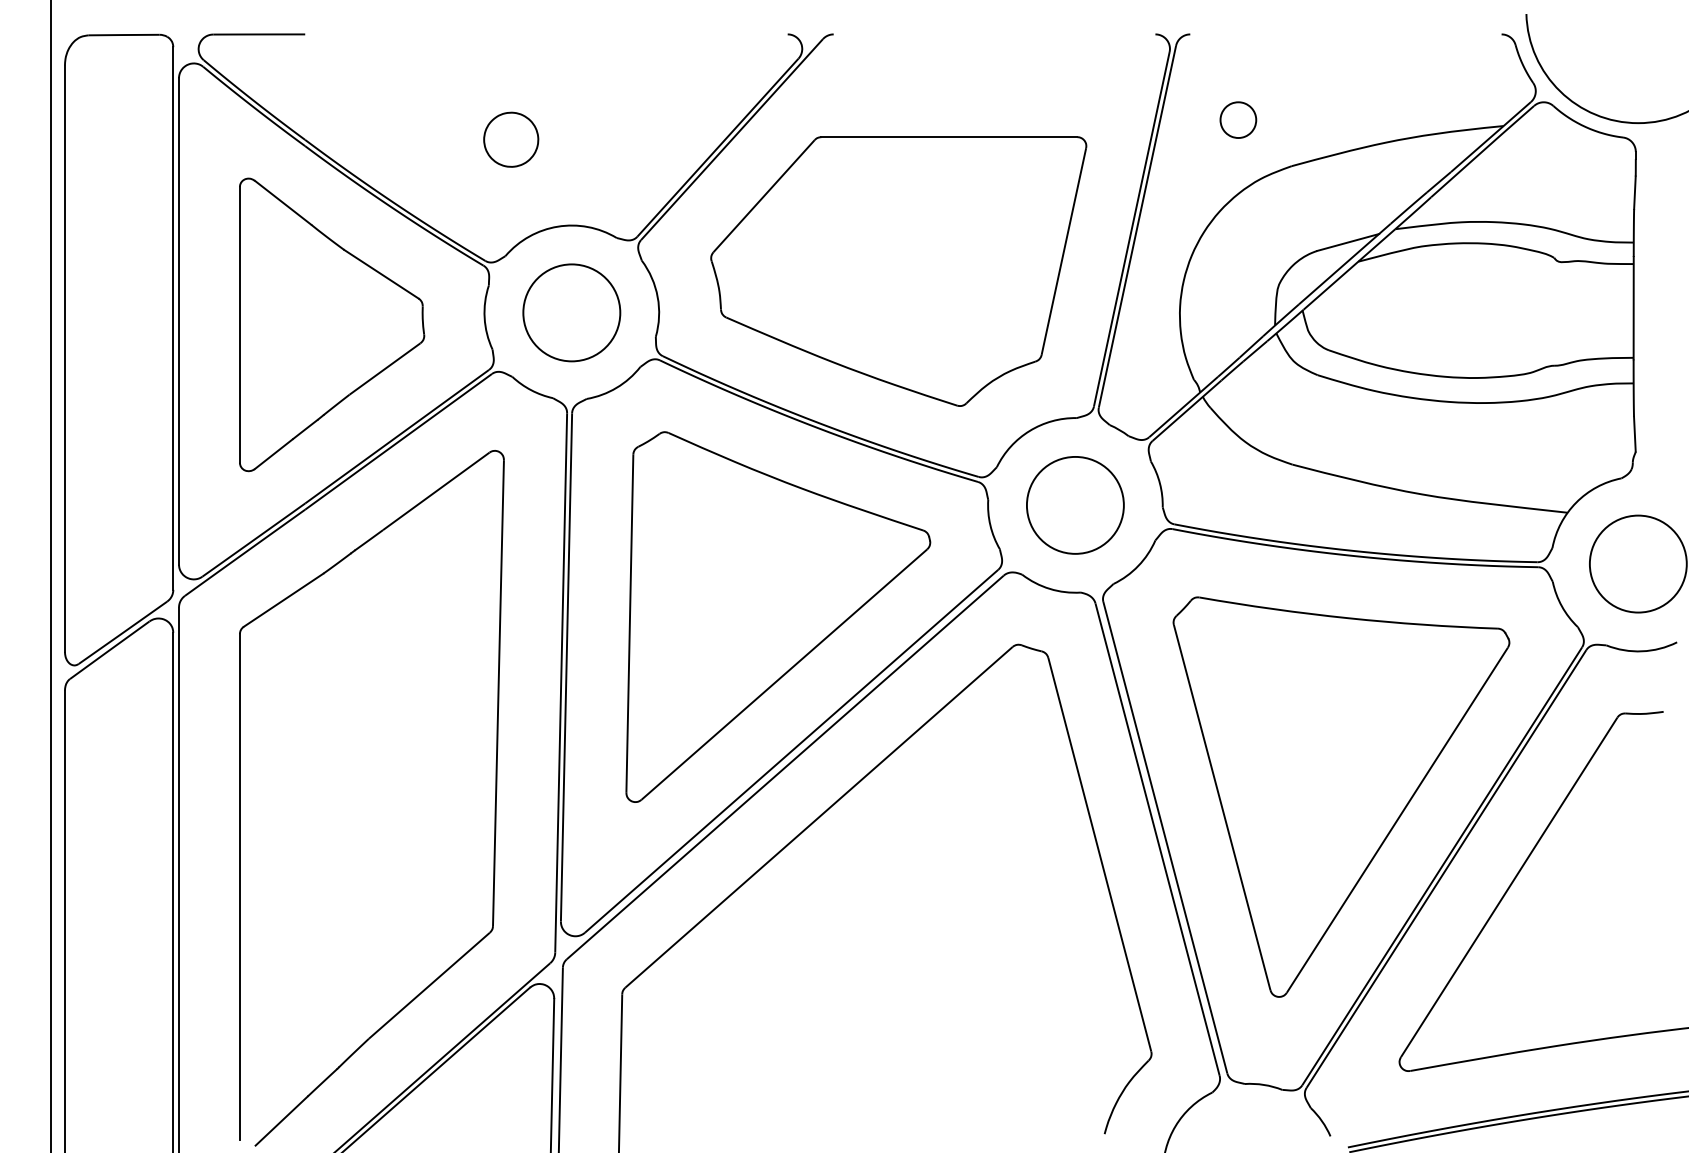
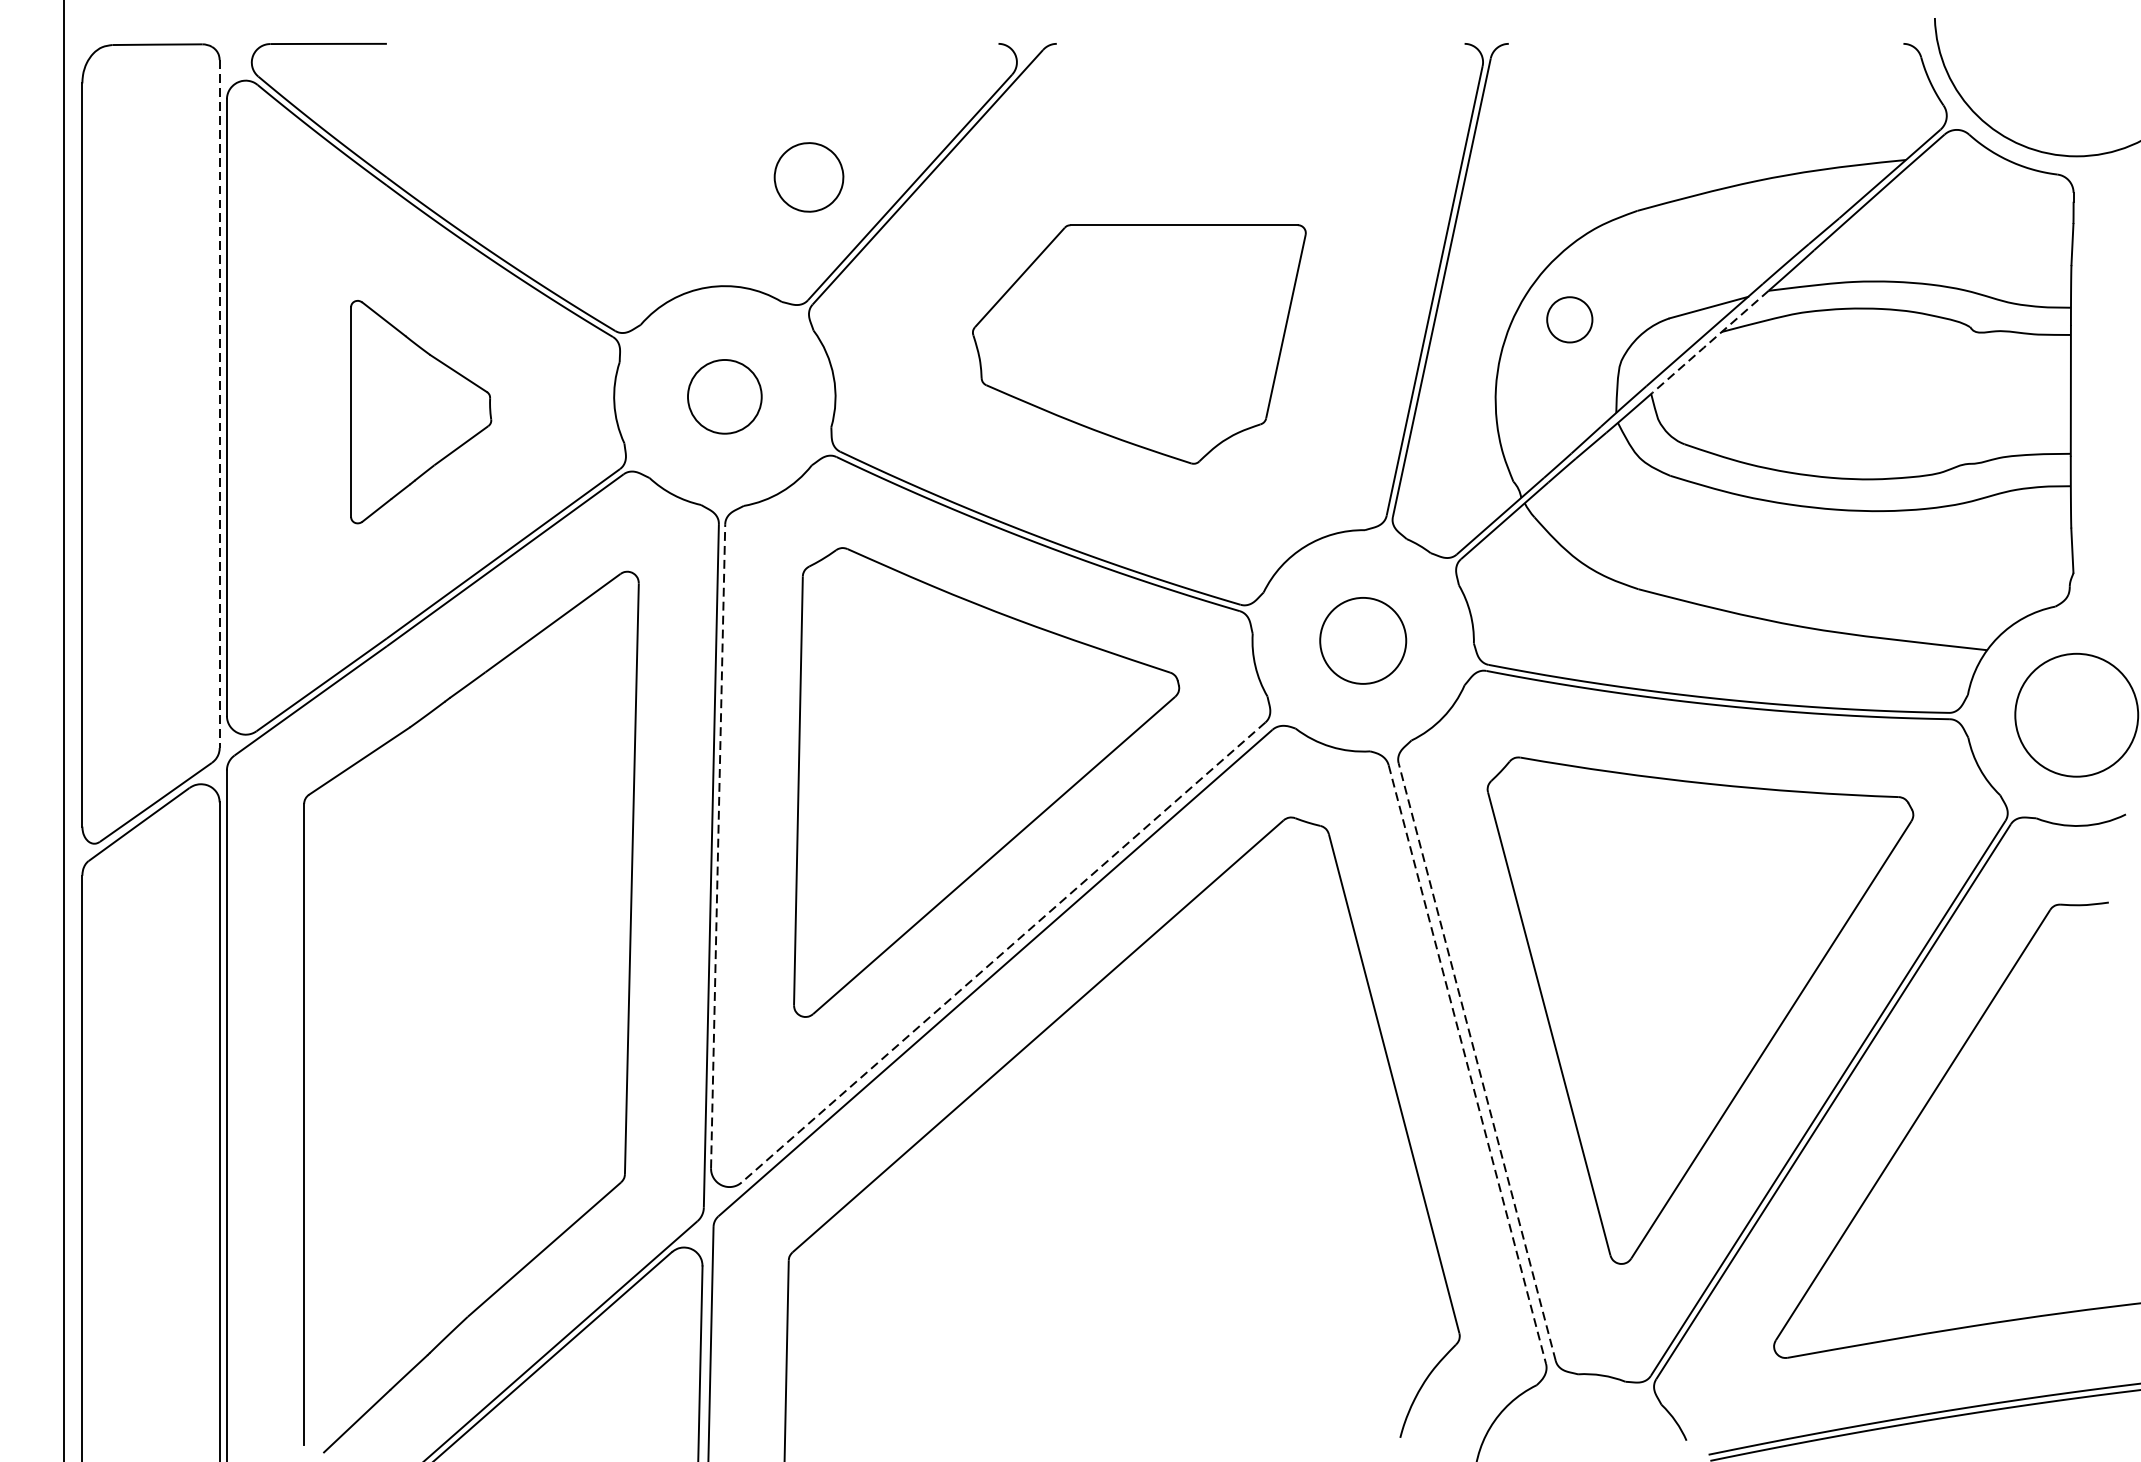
part: (1238, 119) -> (1569, 319), moved
part: (511, 139) -> (809, 177), moved
line: (1349, 269) -> (1710, 341), solid -> dashed
part: (898, 271) -> (1138, 344), size x0.7
circle: (571, 312) -> (724, 396), size x0.6
line: (173, 319) -> (219, 405), solid -> dashed
part: (332, 324) -> (421, 411), size x0.6
circle: (1074, 504) -> (1362, 639), size x0.7
line: (566, 666) -> (718, 845), solid -> dashed
line: (790, 751) -> (1002, 952), solid -> dashed
line: (1165, 837) -> (1477, 1061), solid -> dashed
line: (1157, 840) -> (1467, 1065), solid -> dashed

